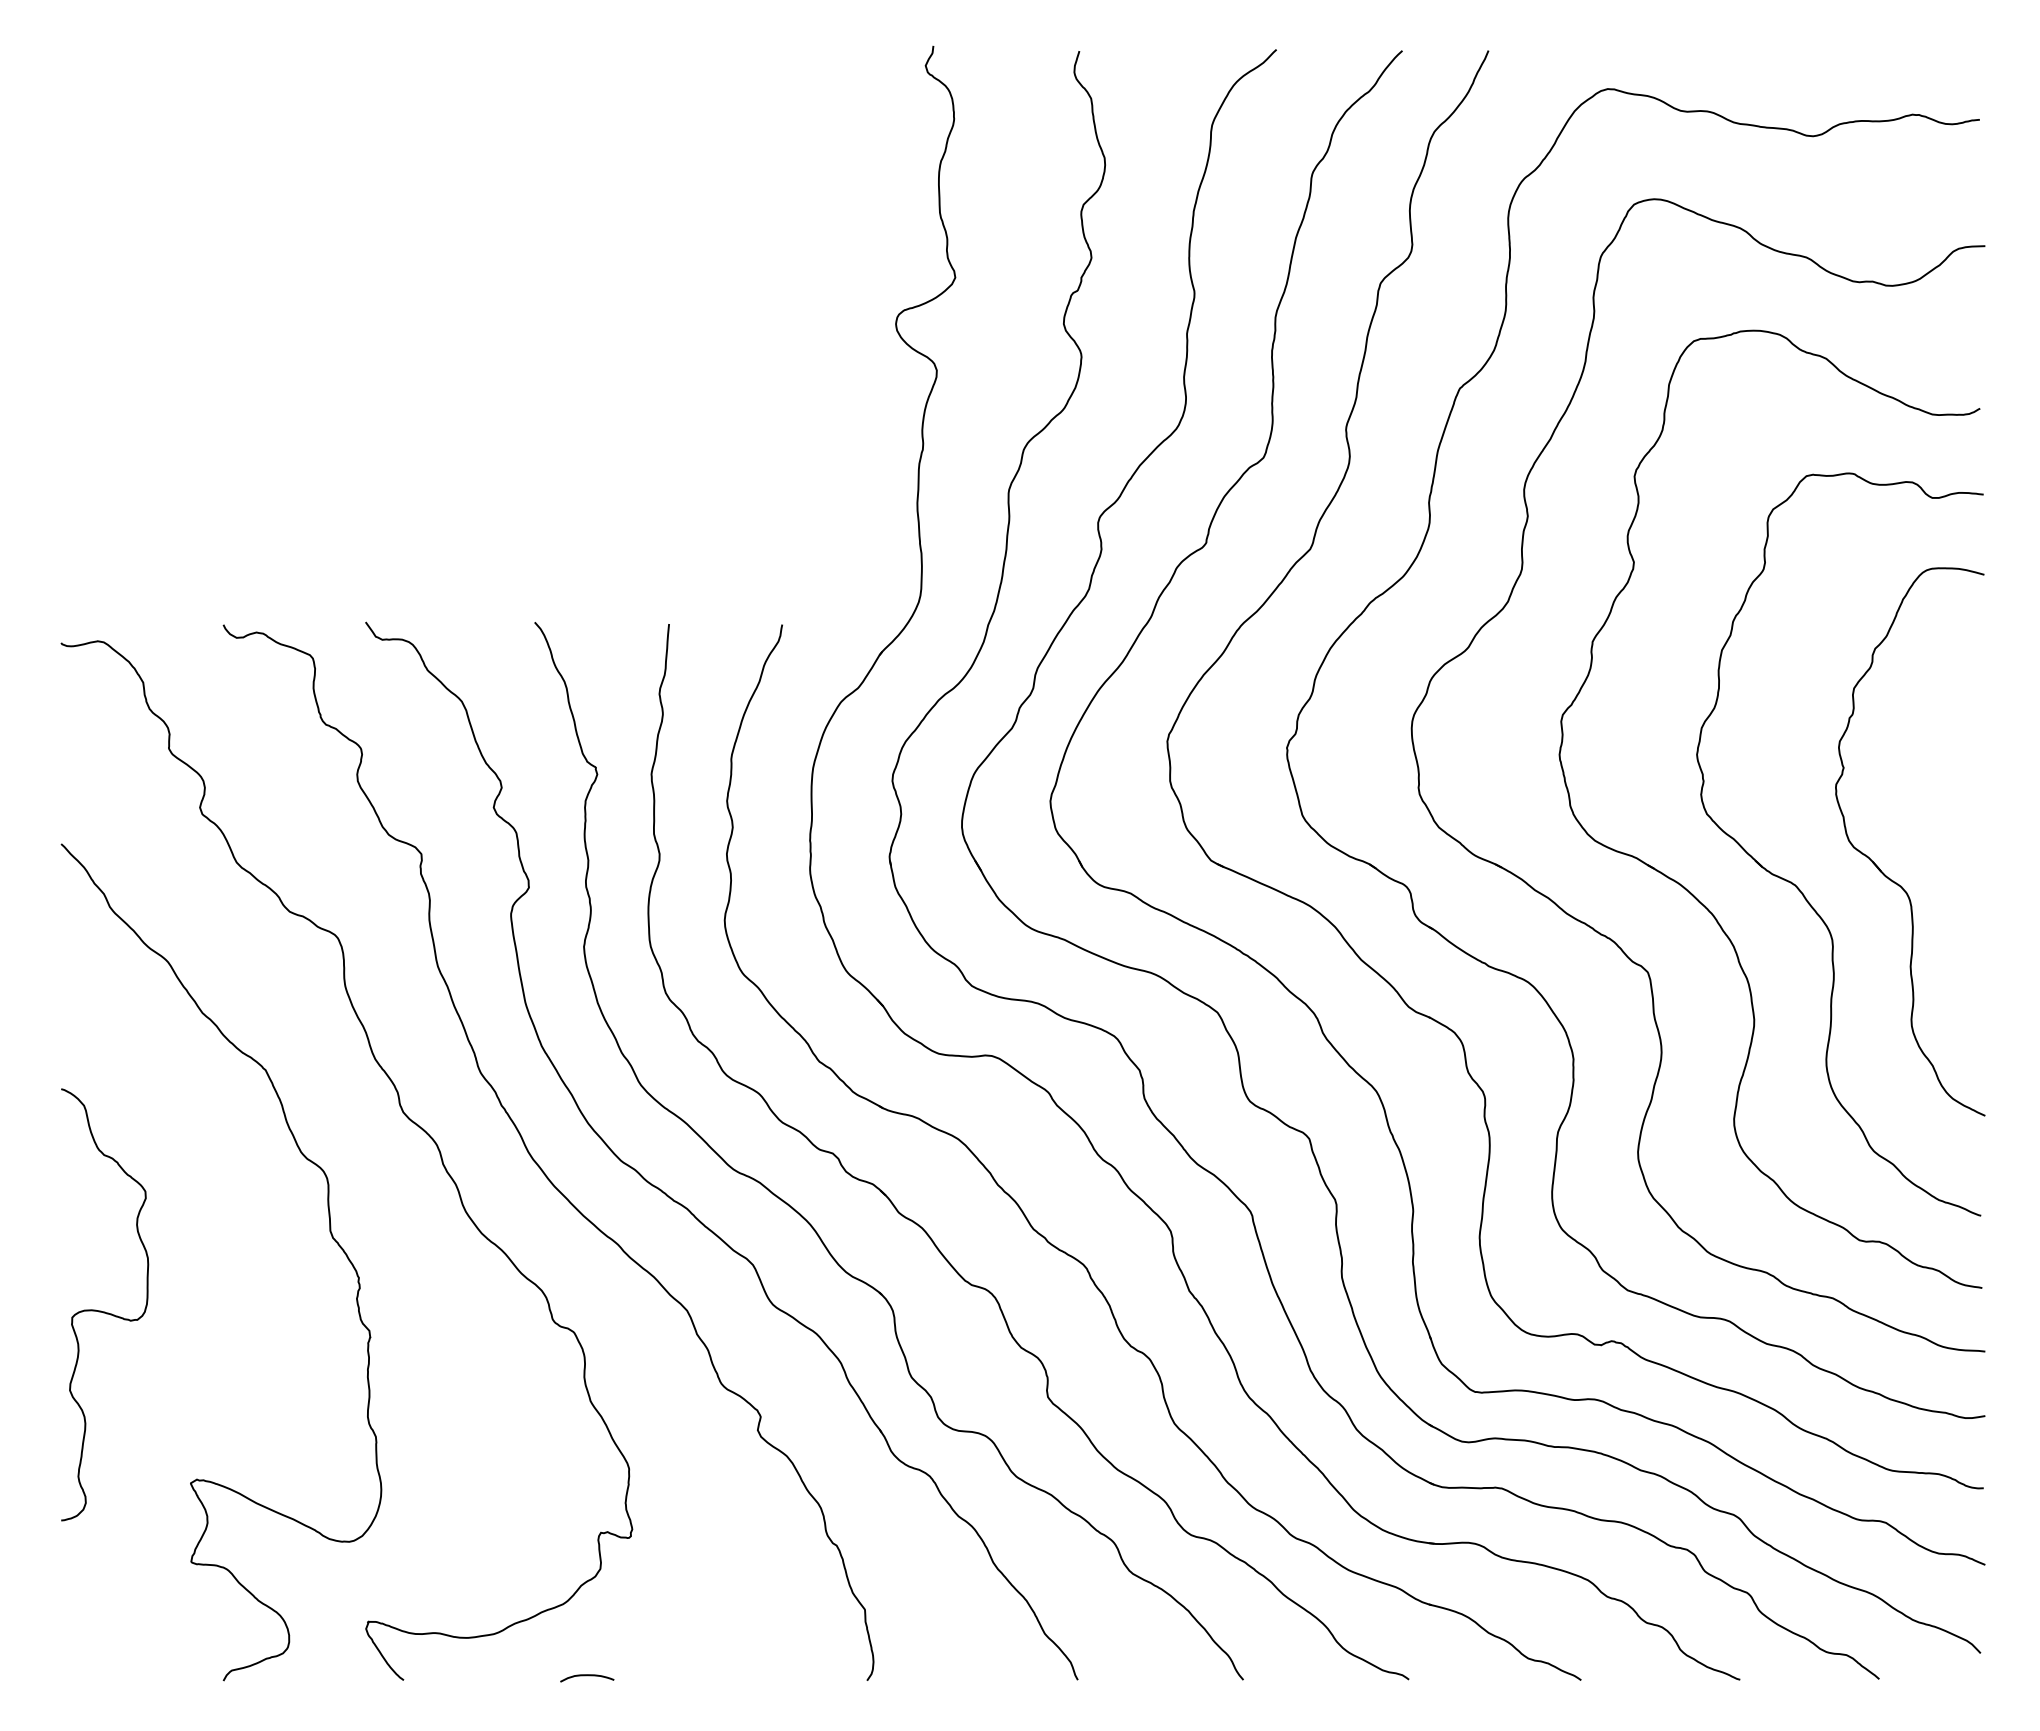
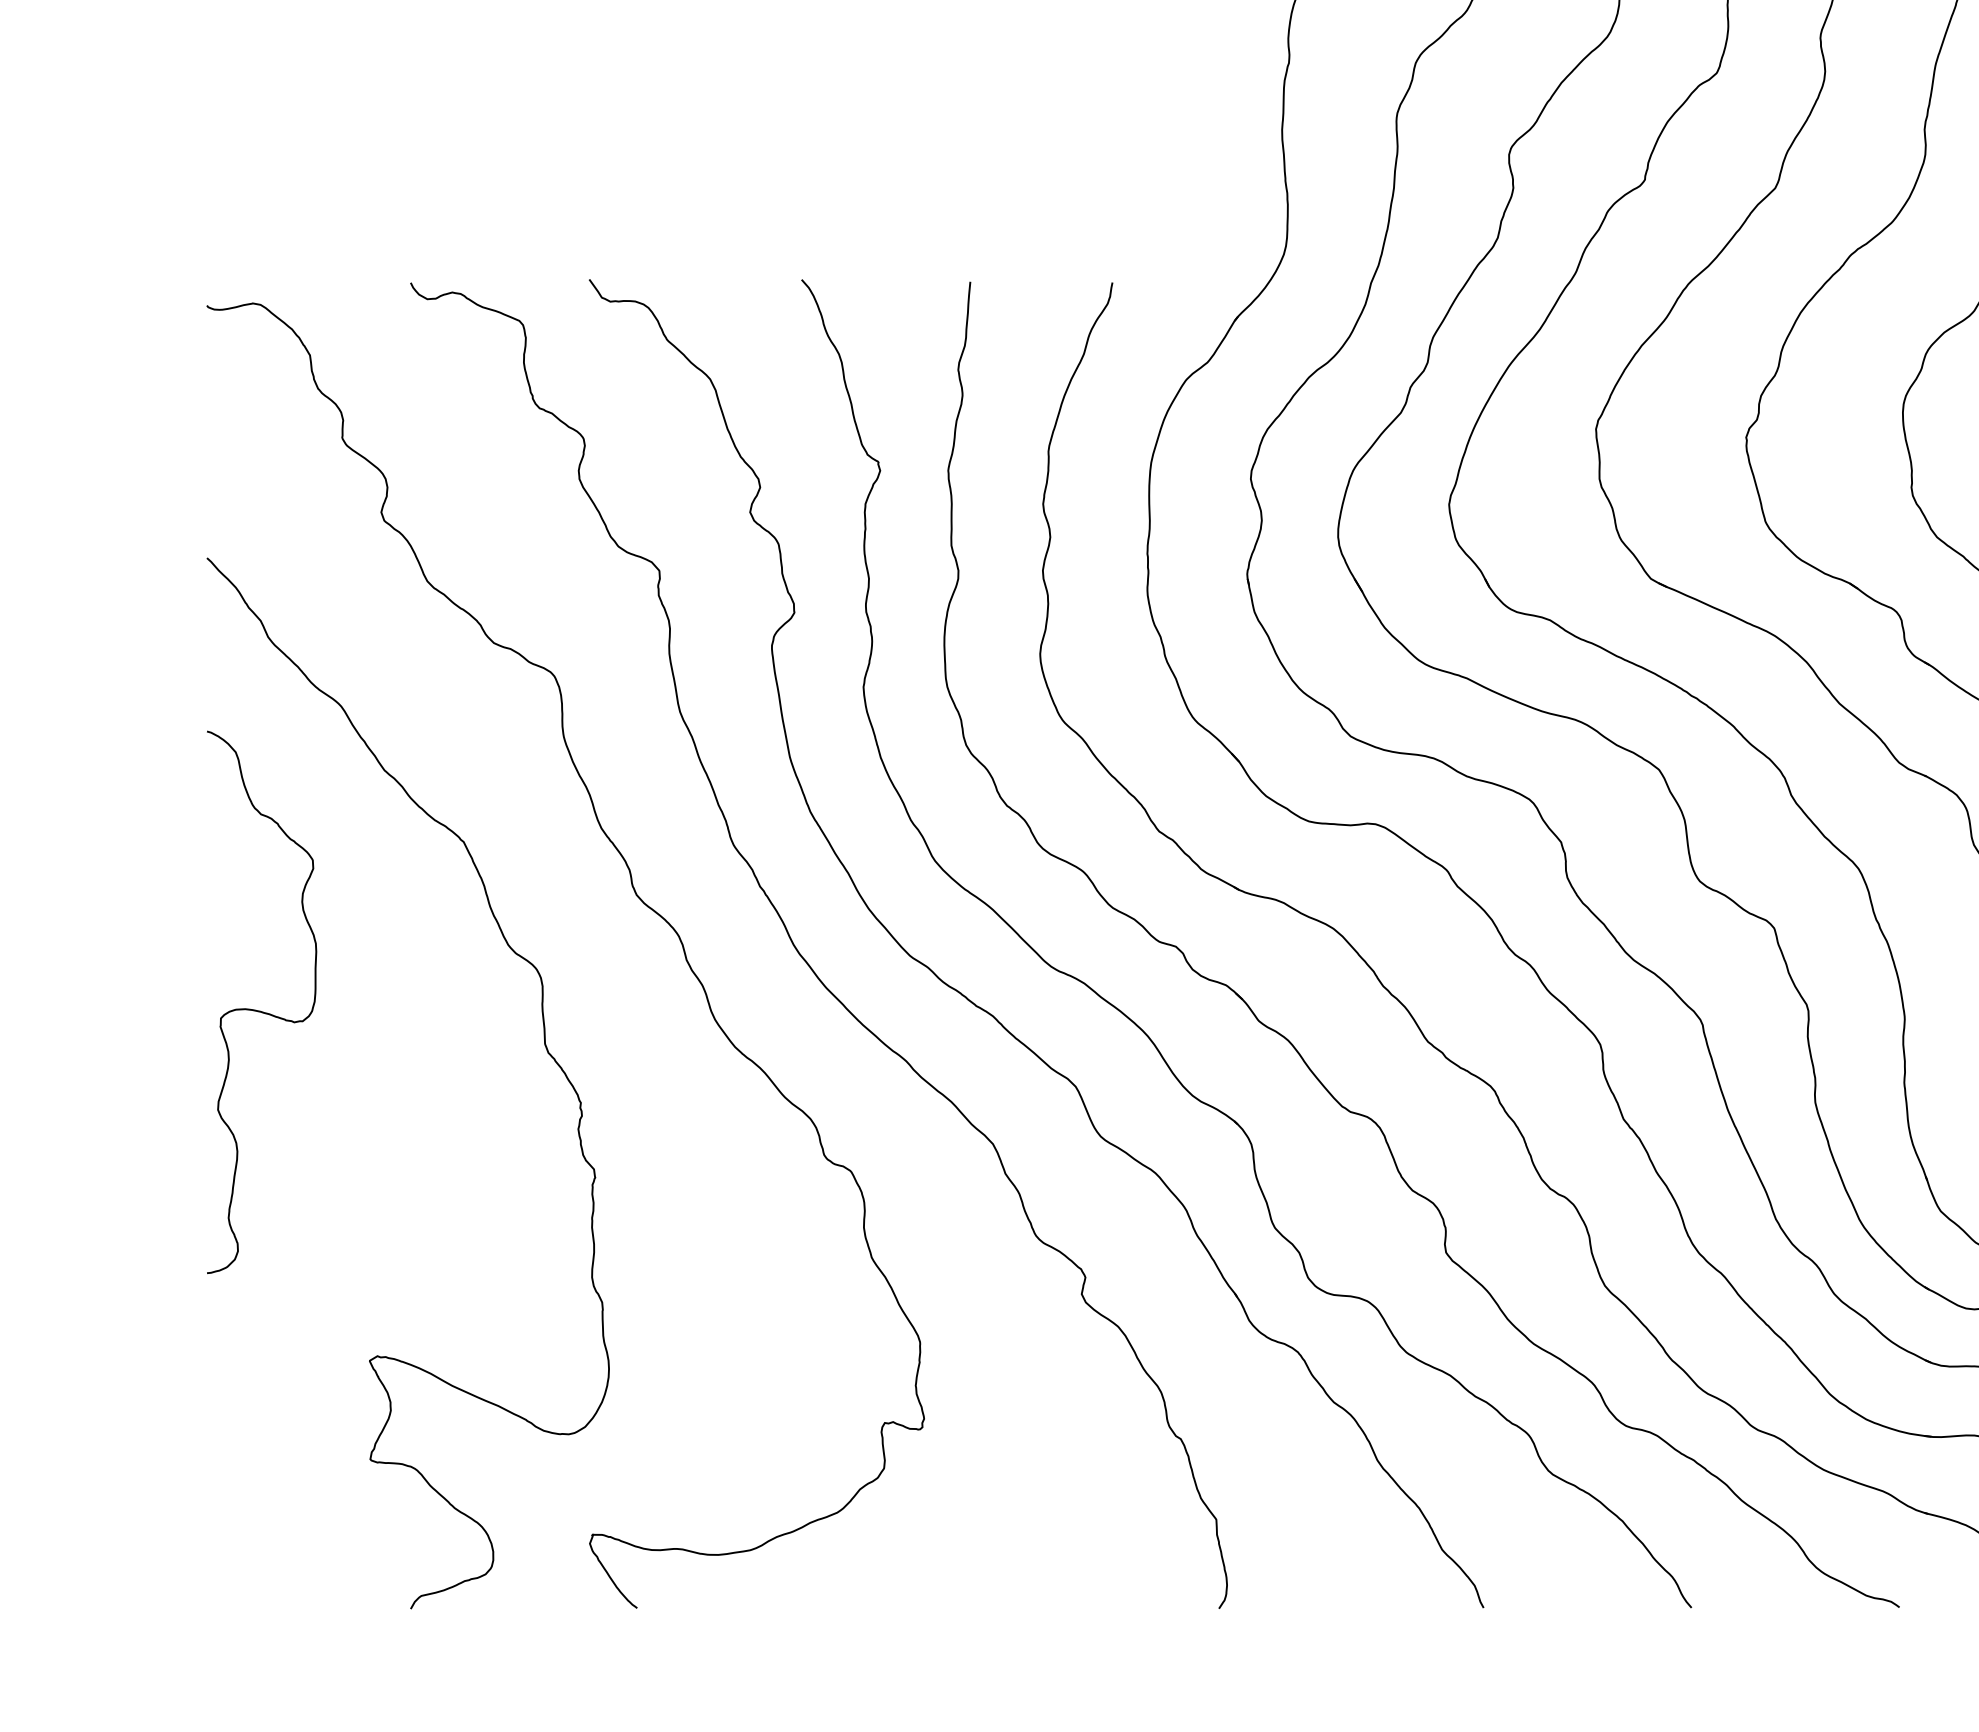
curve: (105, 1311) -> (262, 1010), moved
curve: (587, 1676) -> (867, 1603), removed

